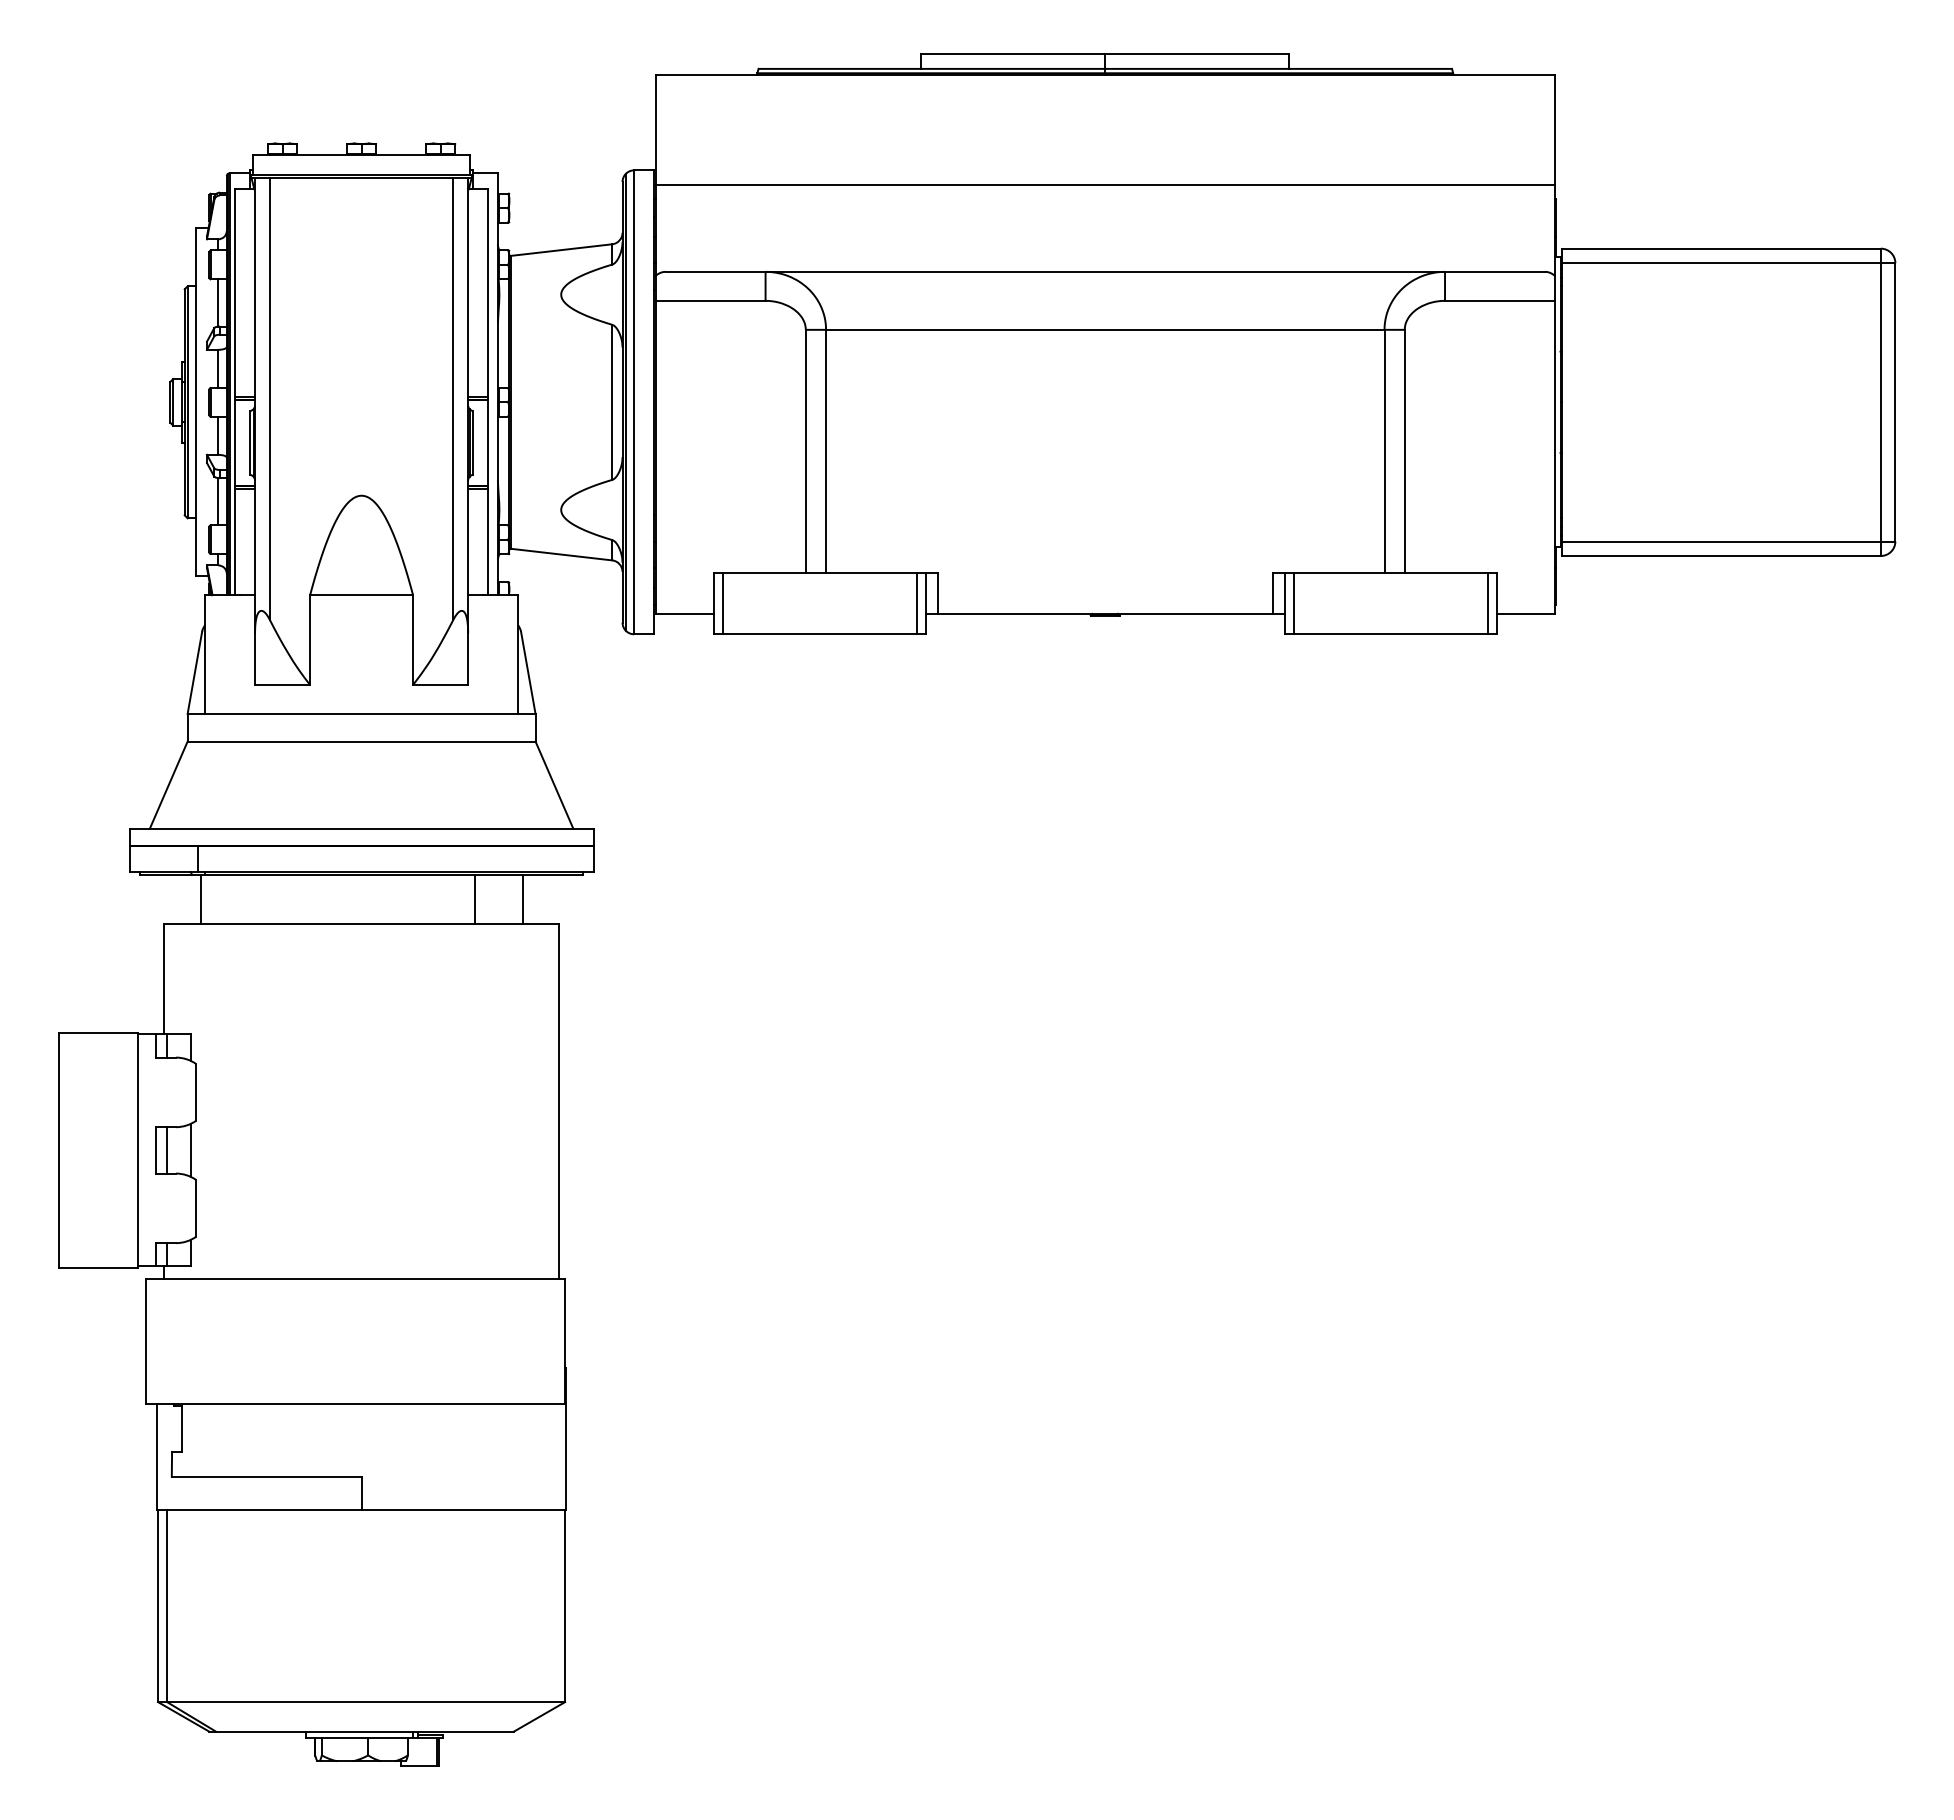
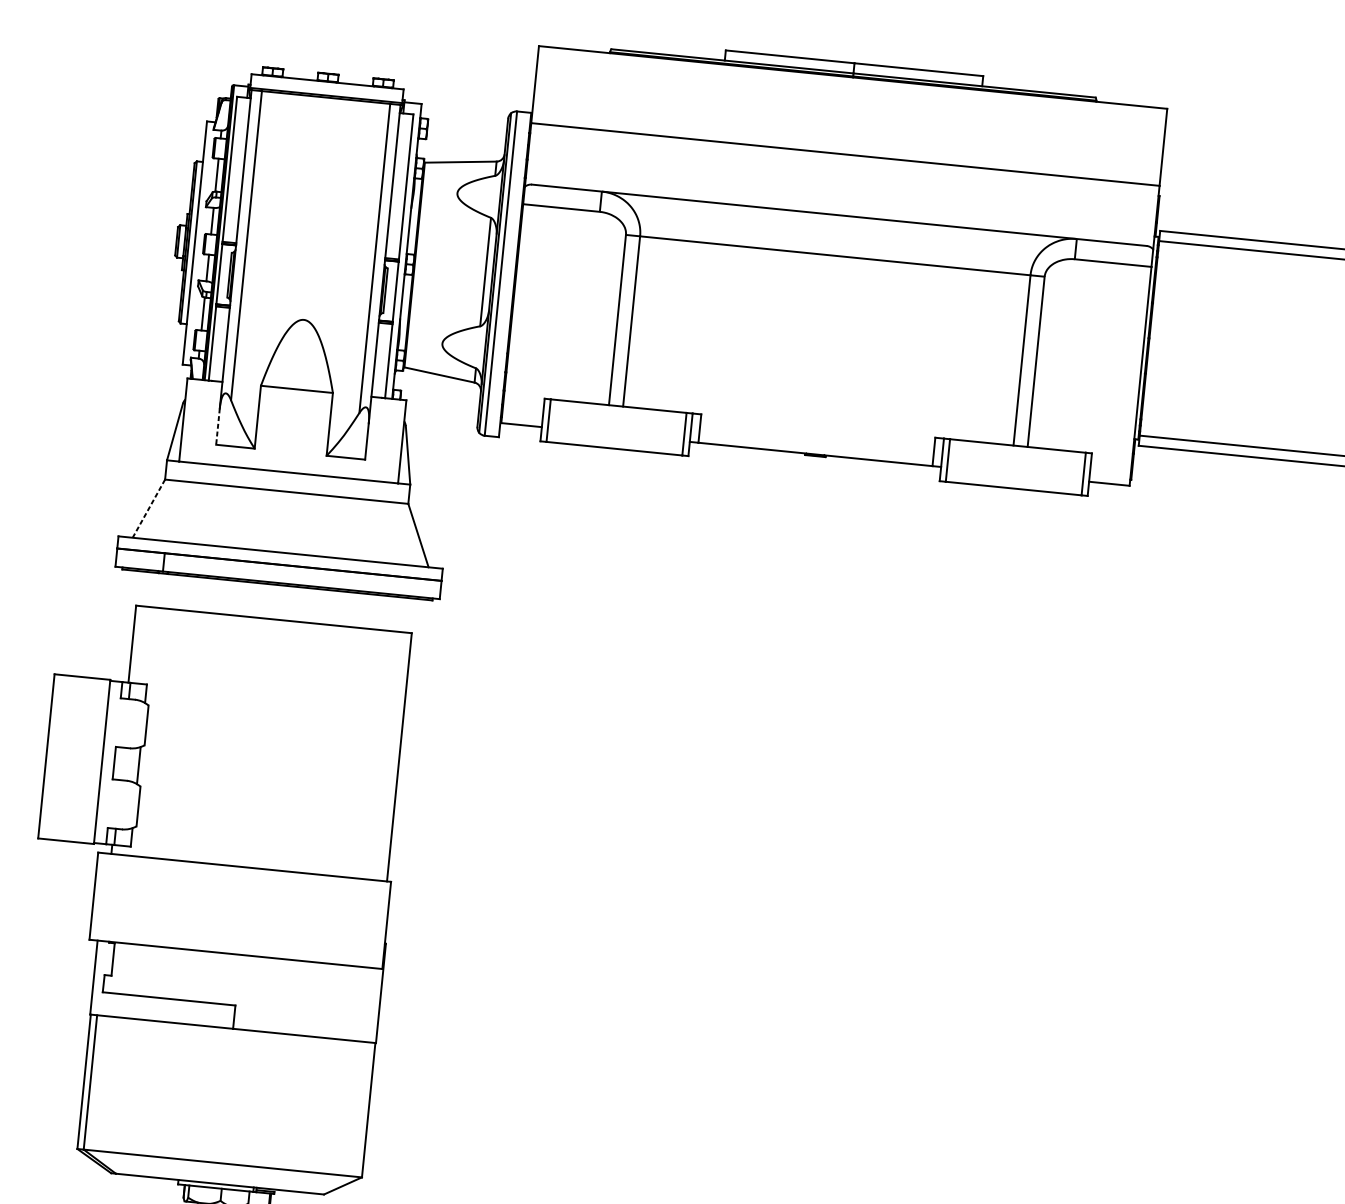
line: (255, 659) -> (218, 426), solid -> dashed
line: (168, 785) -> (148, 508), solid -> dashed
line: (200, 899) -> (163, 590), removed
line: (475, 899) -> (355, 610), removed
line: (522, 899) -> (388, 613), removed
line: (167, 1150) -> (122, 764), removed

